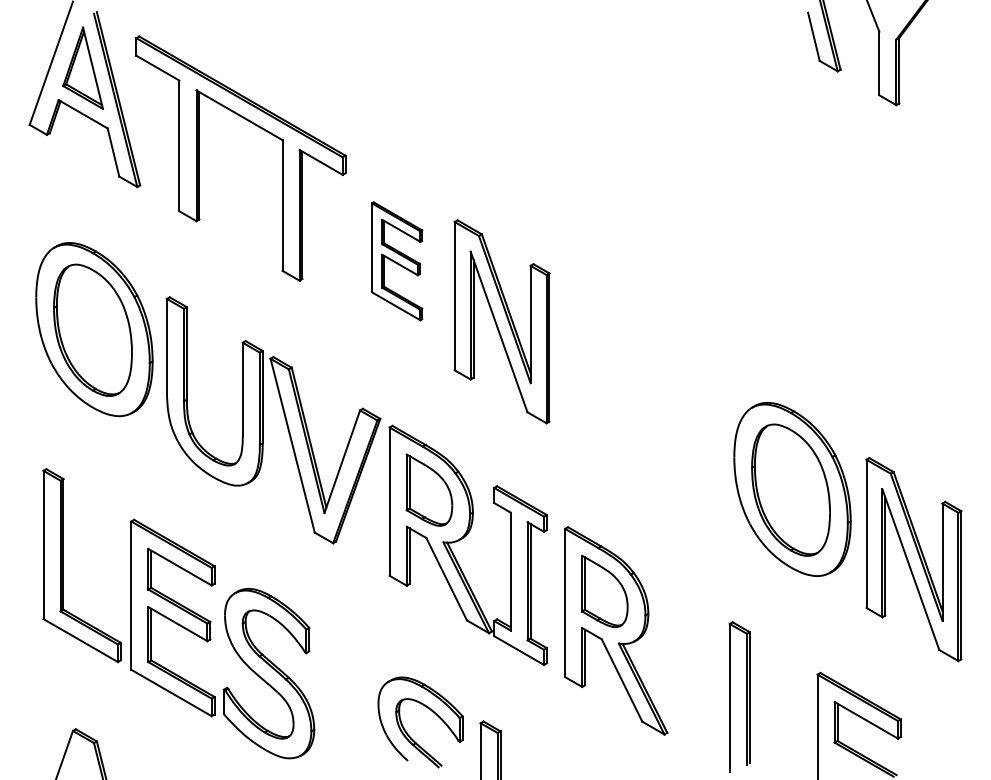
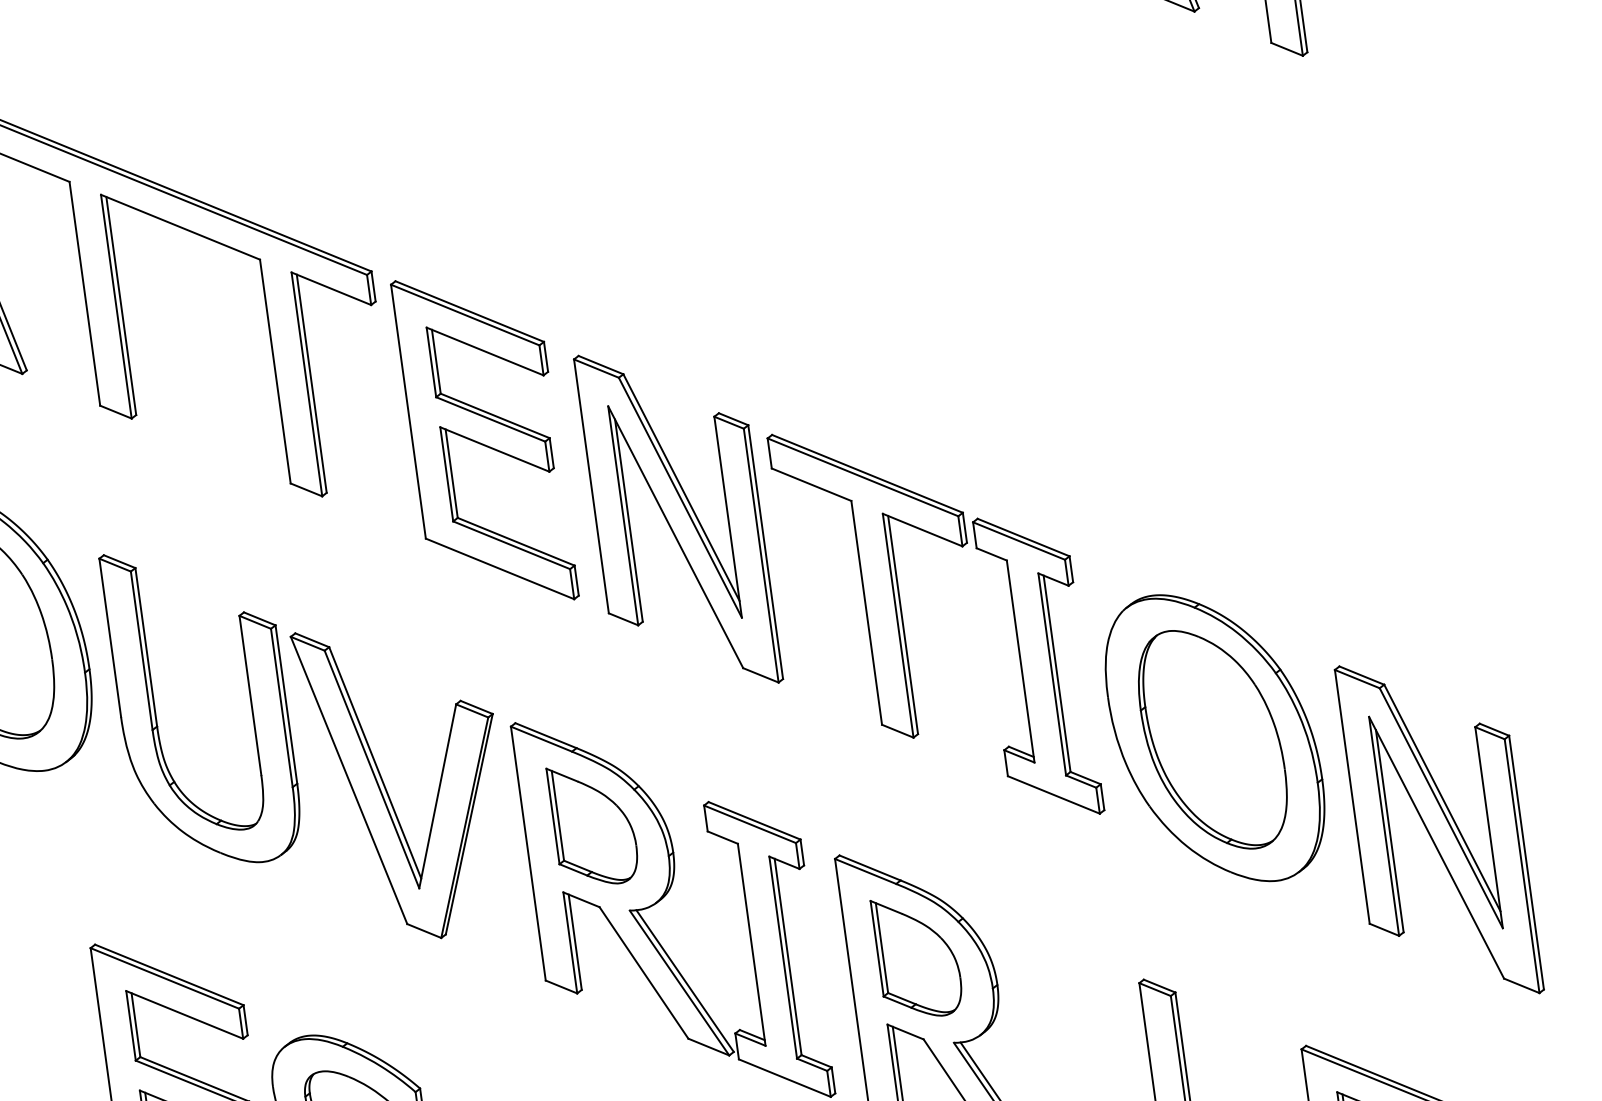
part: (396, 261) -> (483, 440), size x1.67
part: (623, 401) -> (905, 627), added

